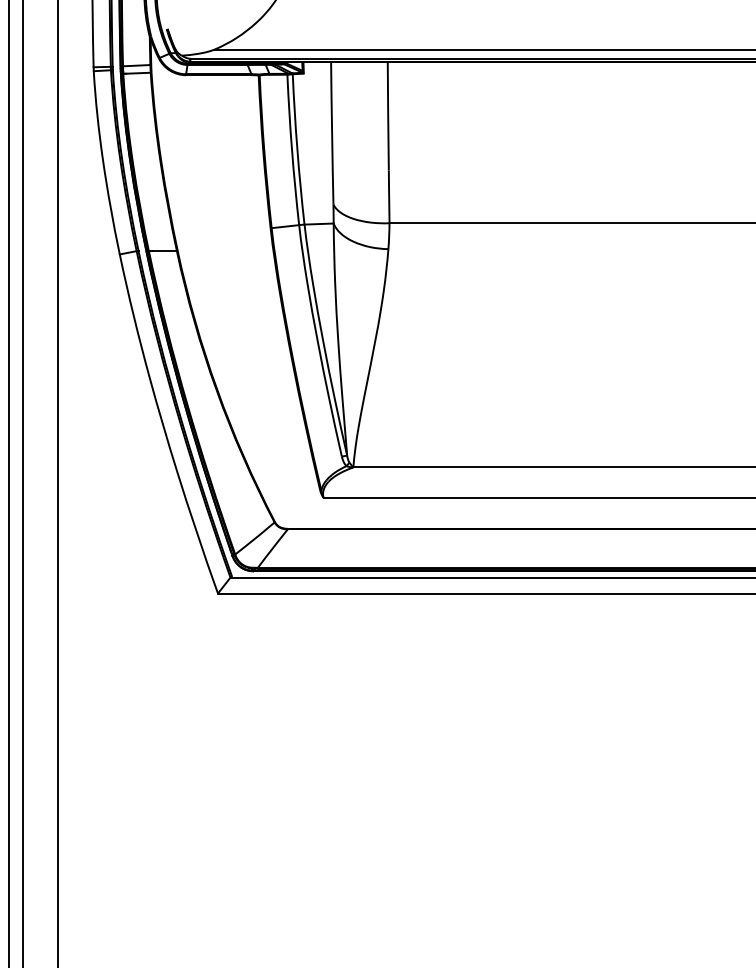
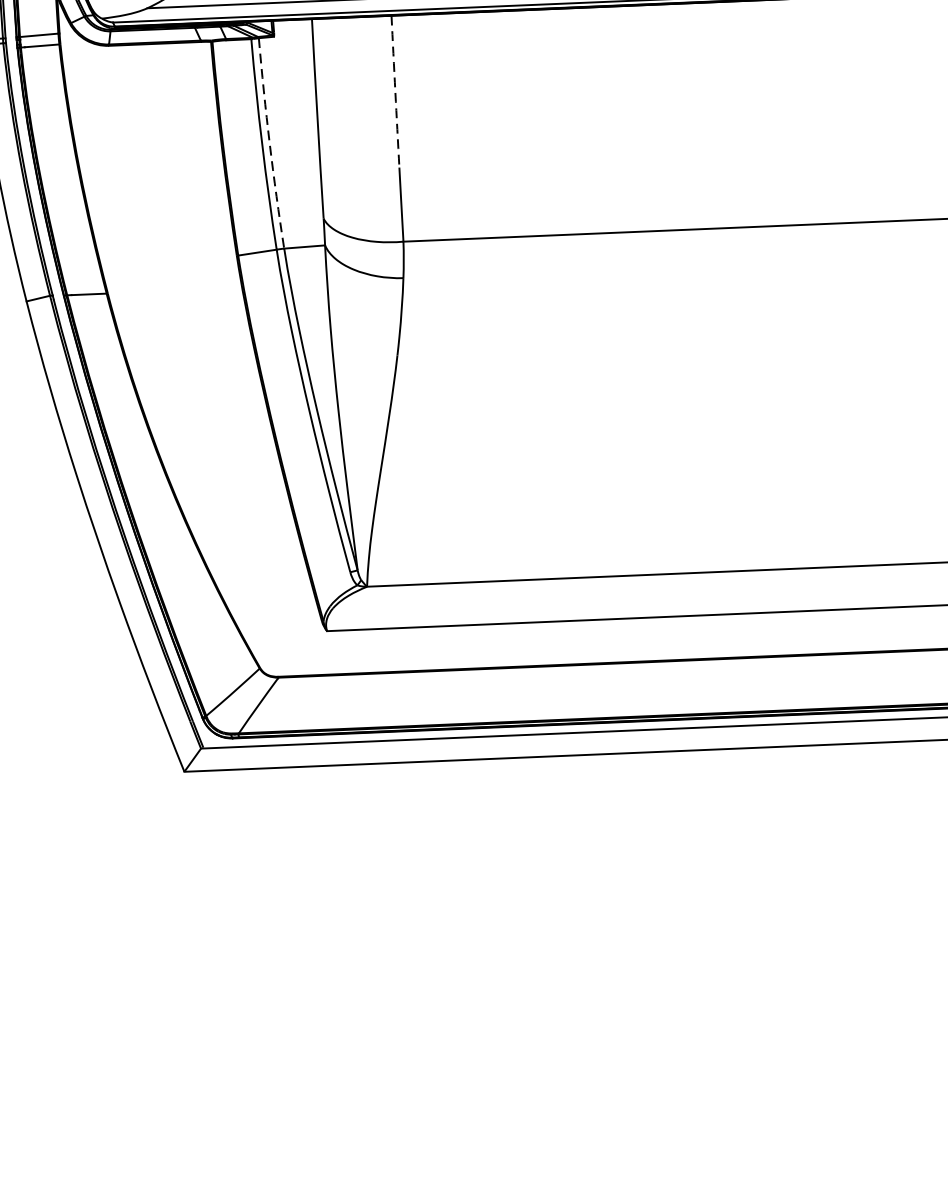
arc: (388, 116) -> (395, 91), solid -> dashed
arc: (297, 149) -> (269, 143), solid -> dashed

